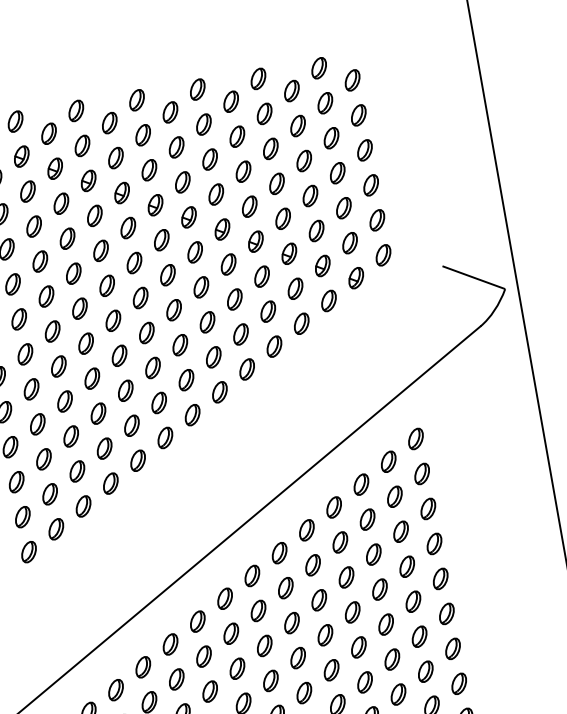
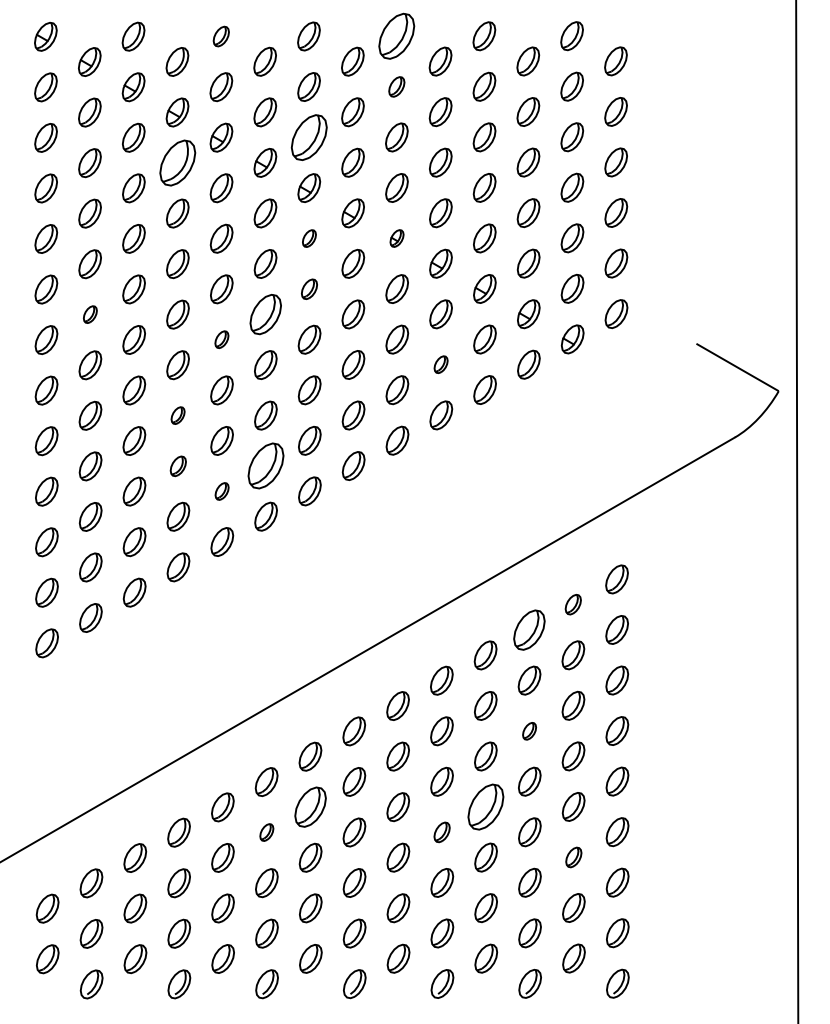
part: (197, 89) -> (396, 36), size x1.6
part: (76, 110) -> (221, 36), size x0.7
part: (203, 124) -> (396, 86), size x0.7
part: (148, 170) -> (308, 137), size x1.6
part: (61, 203) -> (177, 162), size x1.6
part: (222, 229) -> (396, 238), size x0.6
part: (161, 240) -> (309, 238), size x0.6
part: (167, 275) -> (309, 289), size x0.7
part: (140, 298) -> (265, 314), size x1.4
part: (267, 311) -> (440, 364), size x0.6
part: (19, 319) -> (90, 314), size x0.6
part: (113, 320) -> (221, 339), size x0.6
part: (91, 378) -> (177, 415), size x0.6
part: (158, 403) -> (265, 466), size x1.6
part: (98, 413) -> (178, 466), size x0.7
part: (131, 425) -> (221, 491), size x0.6
part: (388, 461) -> (573, 604), size x0.7
part: (361, 484) -> (529, 629), size x1.4
part: (373, 554) -> (529, 731), size x0.6
part: (352, 612) -> (485, 806), size x1.6
part: (231, 633) -> (310, 807), size x1.4
part: (325, 635) -> (441, 832), size x0.7
part: (419, 636) -> (573, 857), size x0.7
part: (203, 656) -> (266, 832), size x0.6

